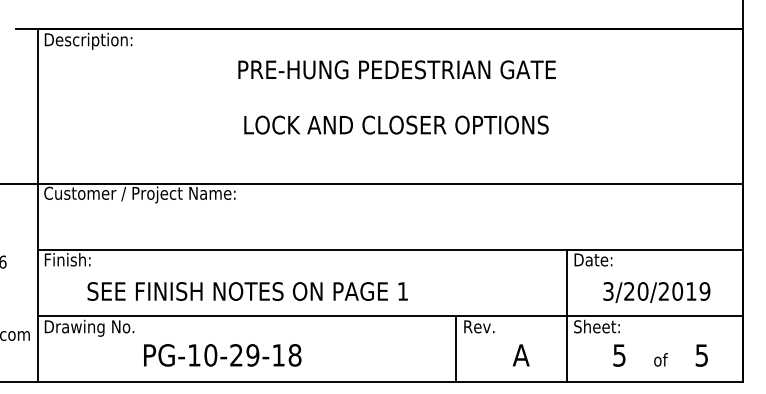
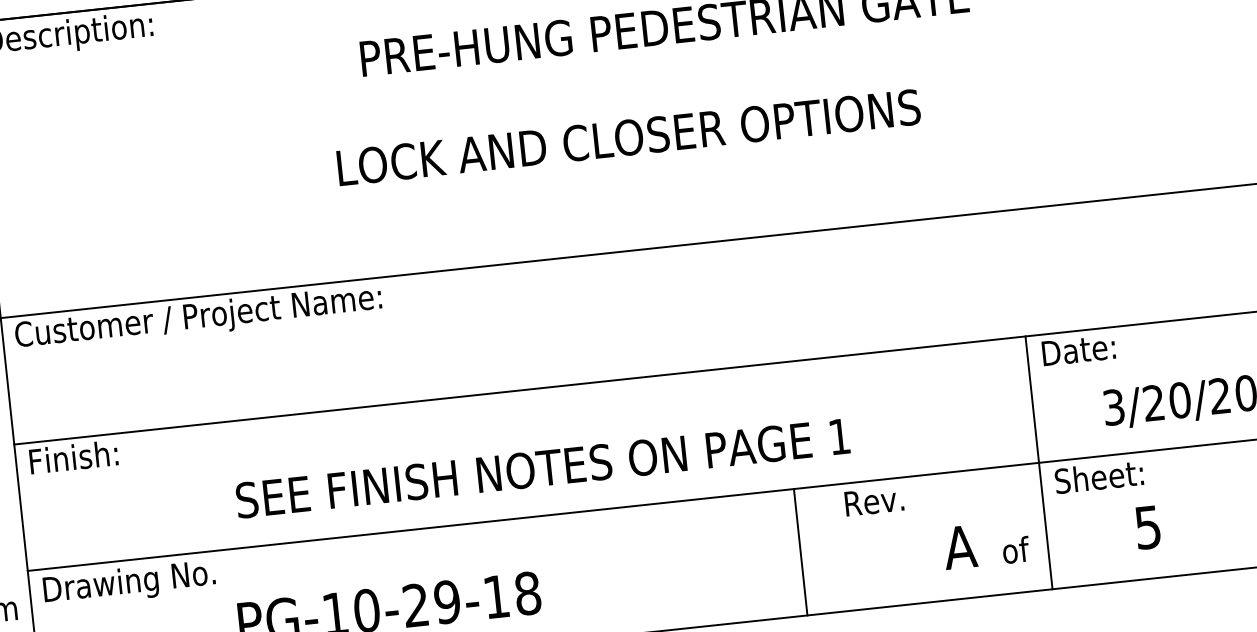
text: (396, 124) -> (628, 136), moved
text: (247, 291) -> (542, 468), moved
line: (456, 349) -> (800, 553), moved
text: (660, 359) -> (1015, 549), moved

